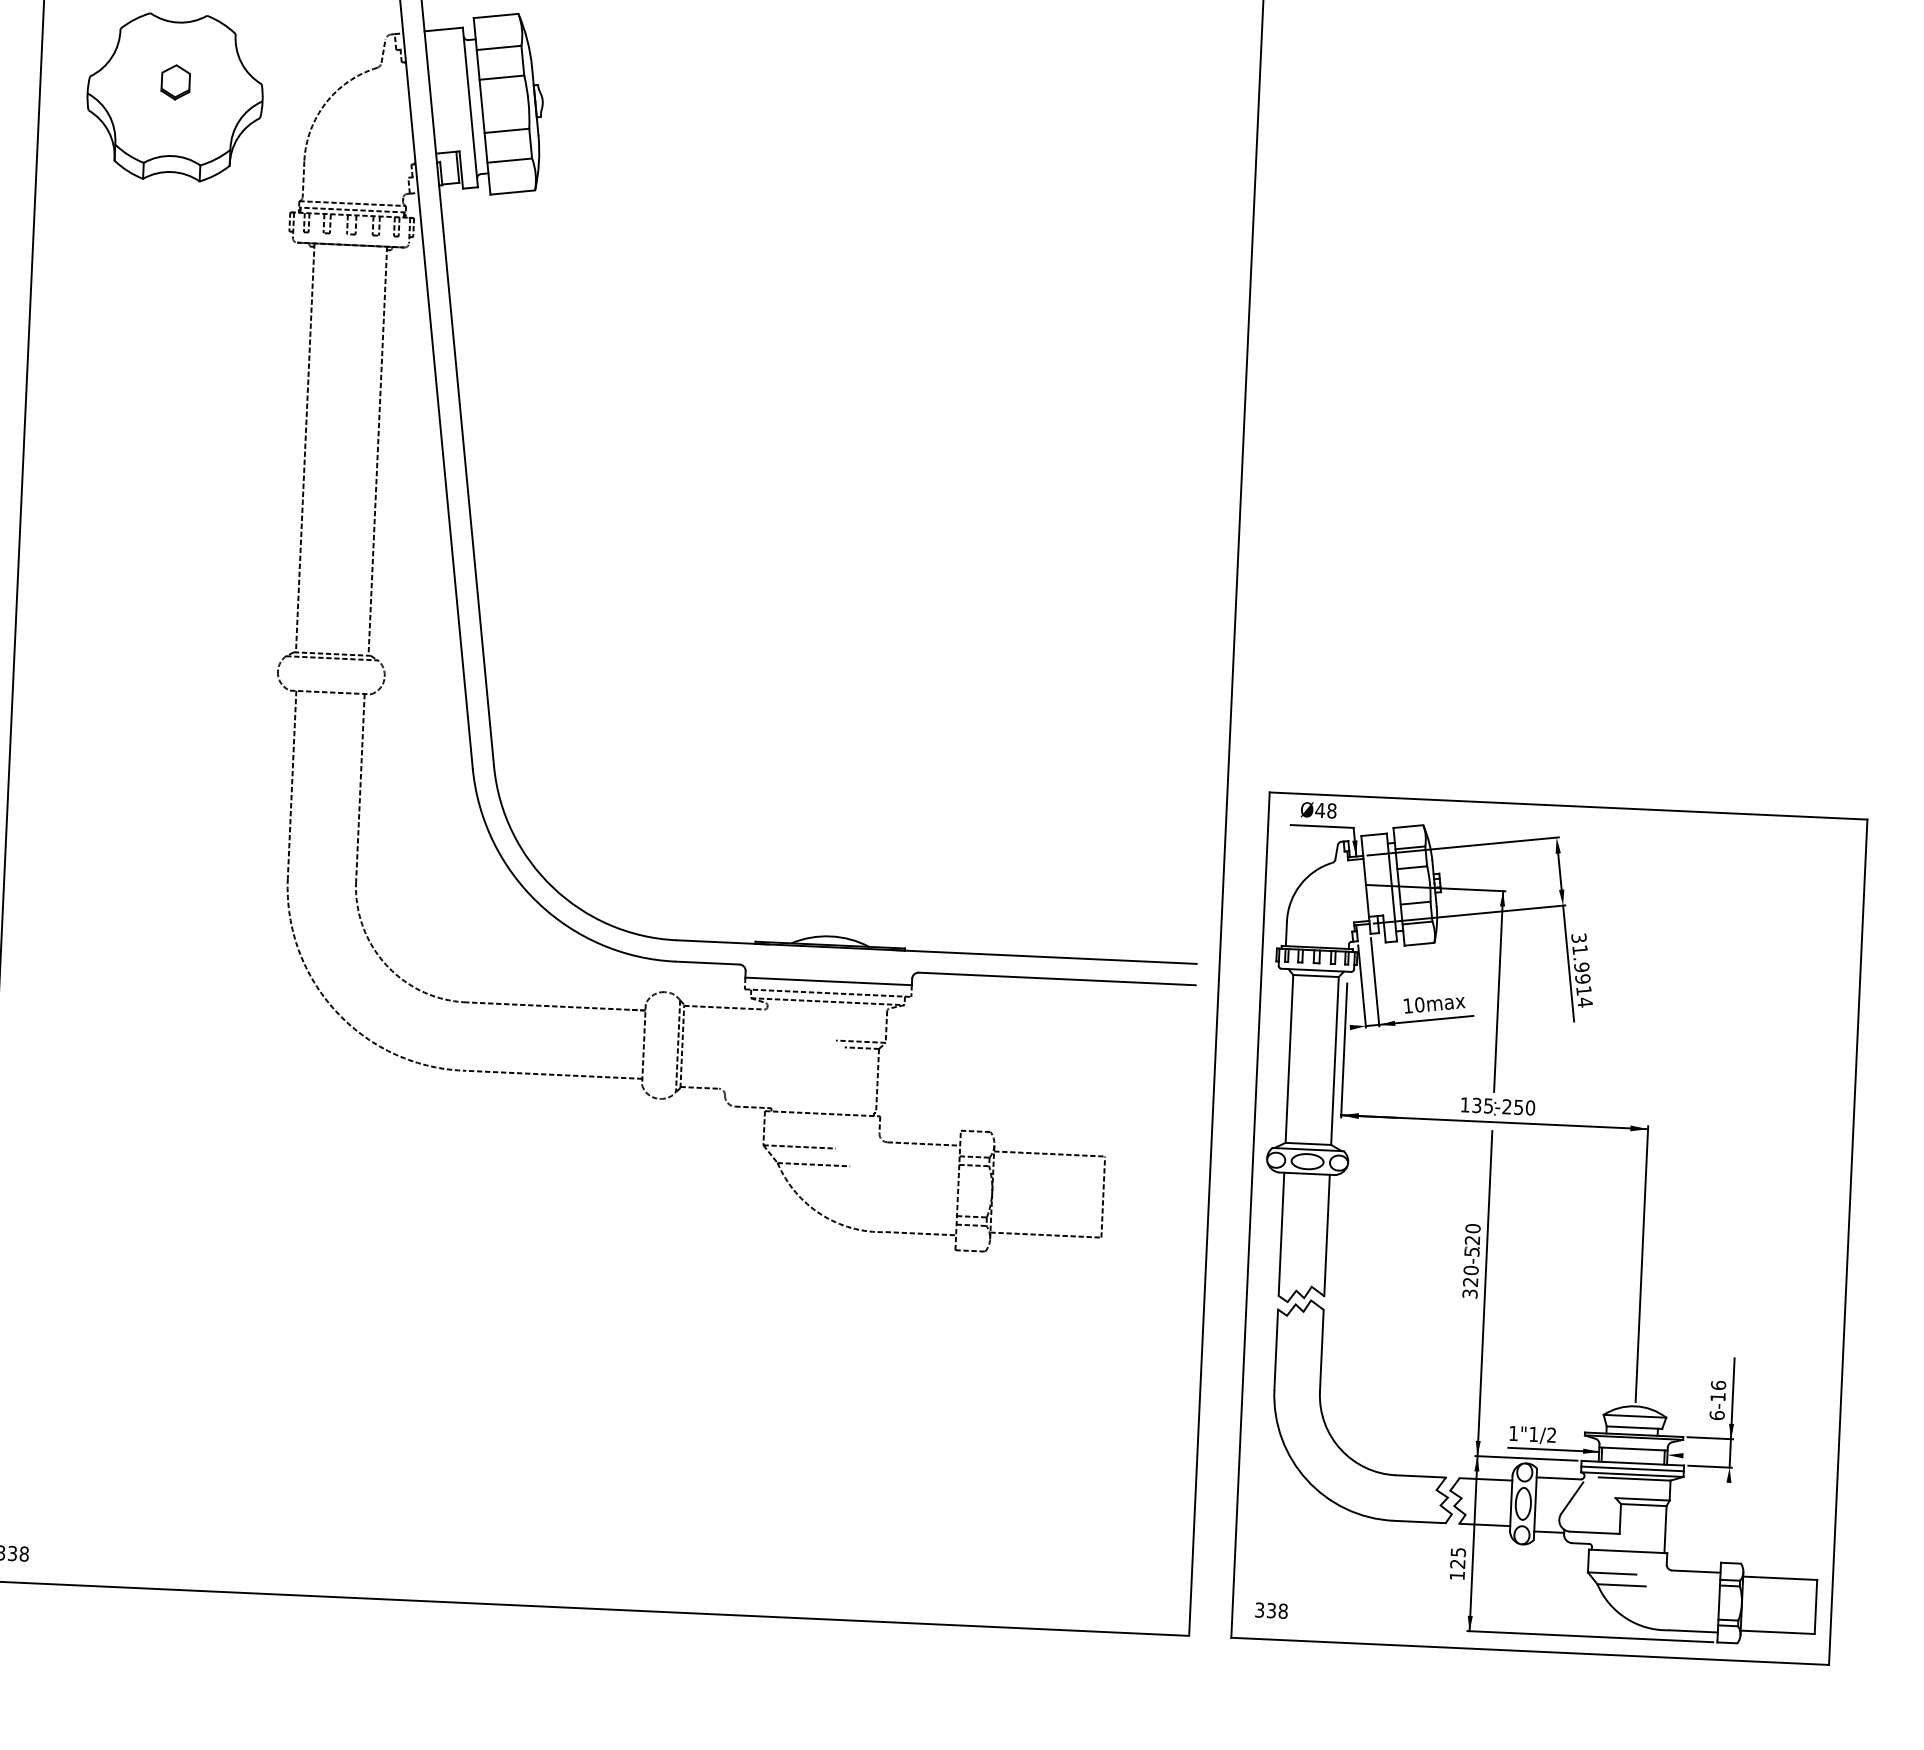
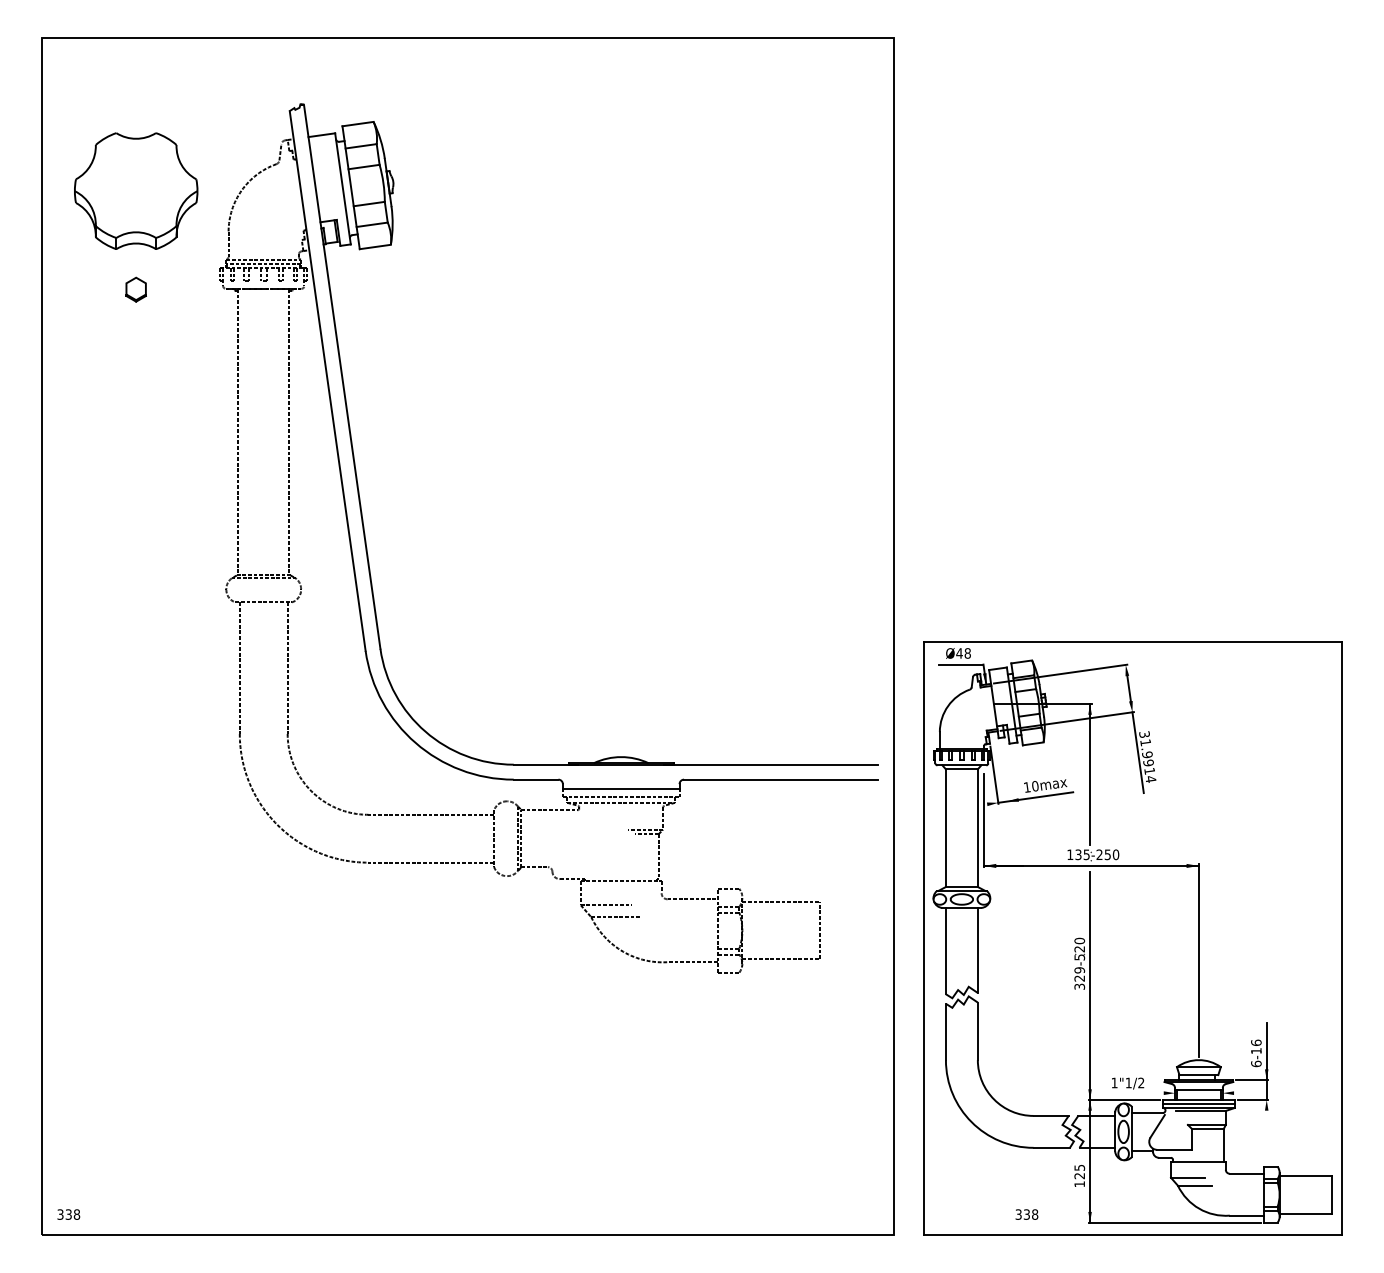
part: (174, 82) -> (135, 289), moved
line: (1375, 981) -> (1003, 771), removed
text: (1470, 1270) -> (1079, 970), 320-520 -> 329-520
line: (1552, 1450) -> (1142, 1093), removed
text: (1270, 1610) -> (1026, 1214), moved

